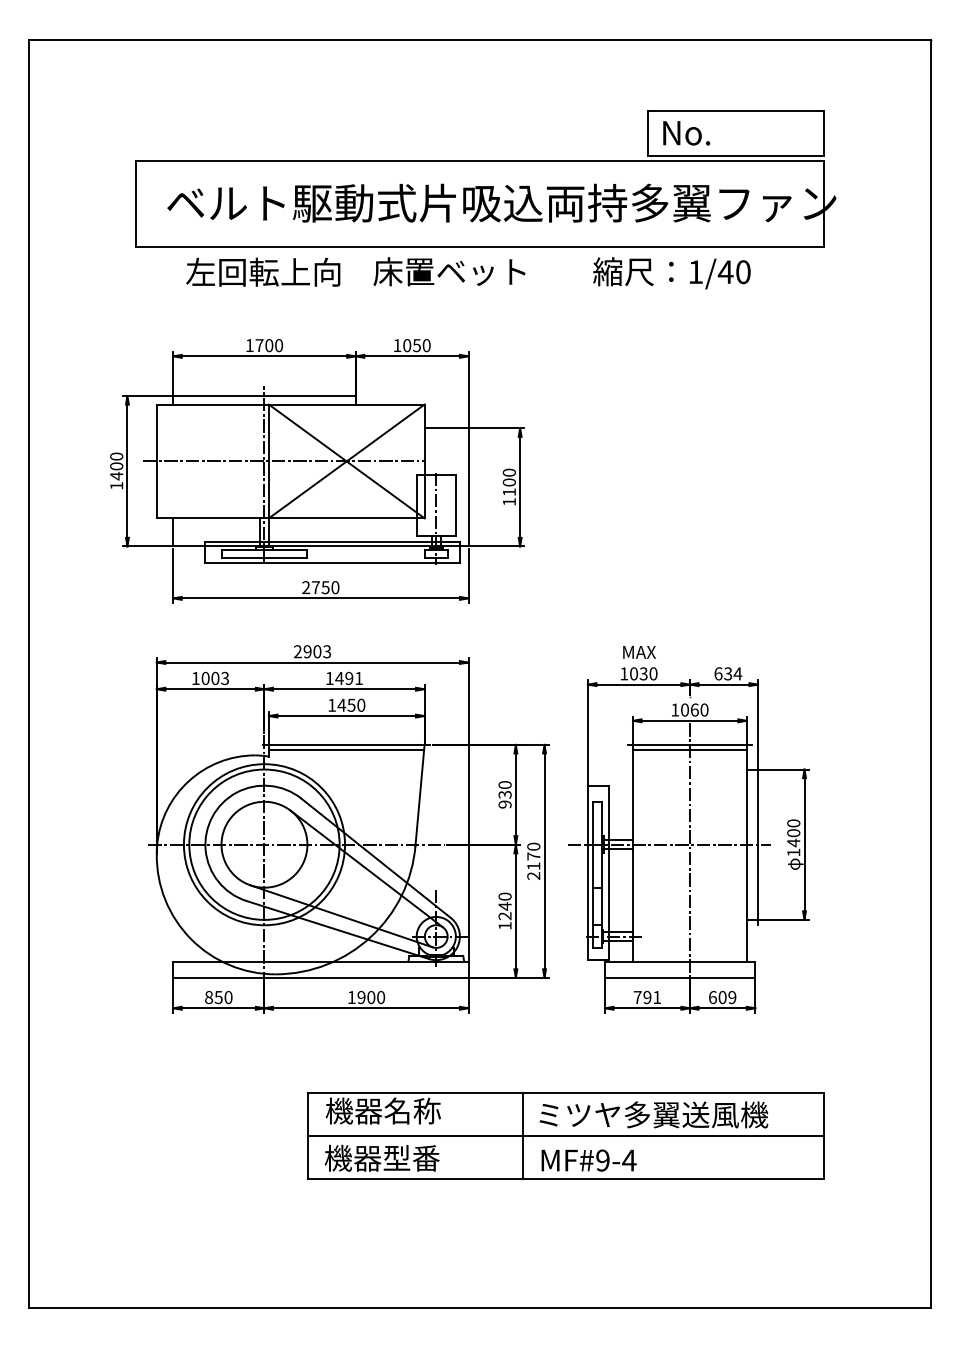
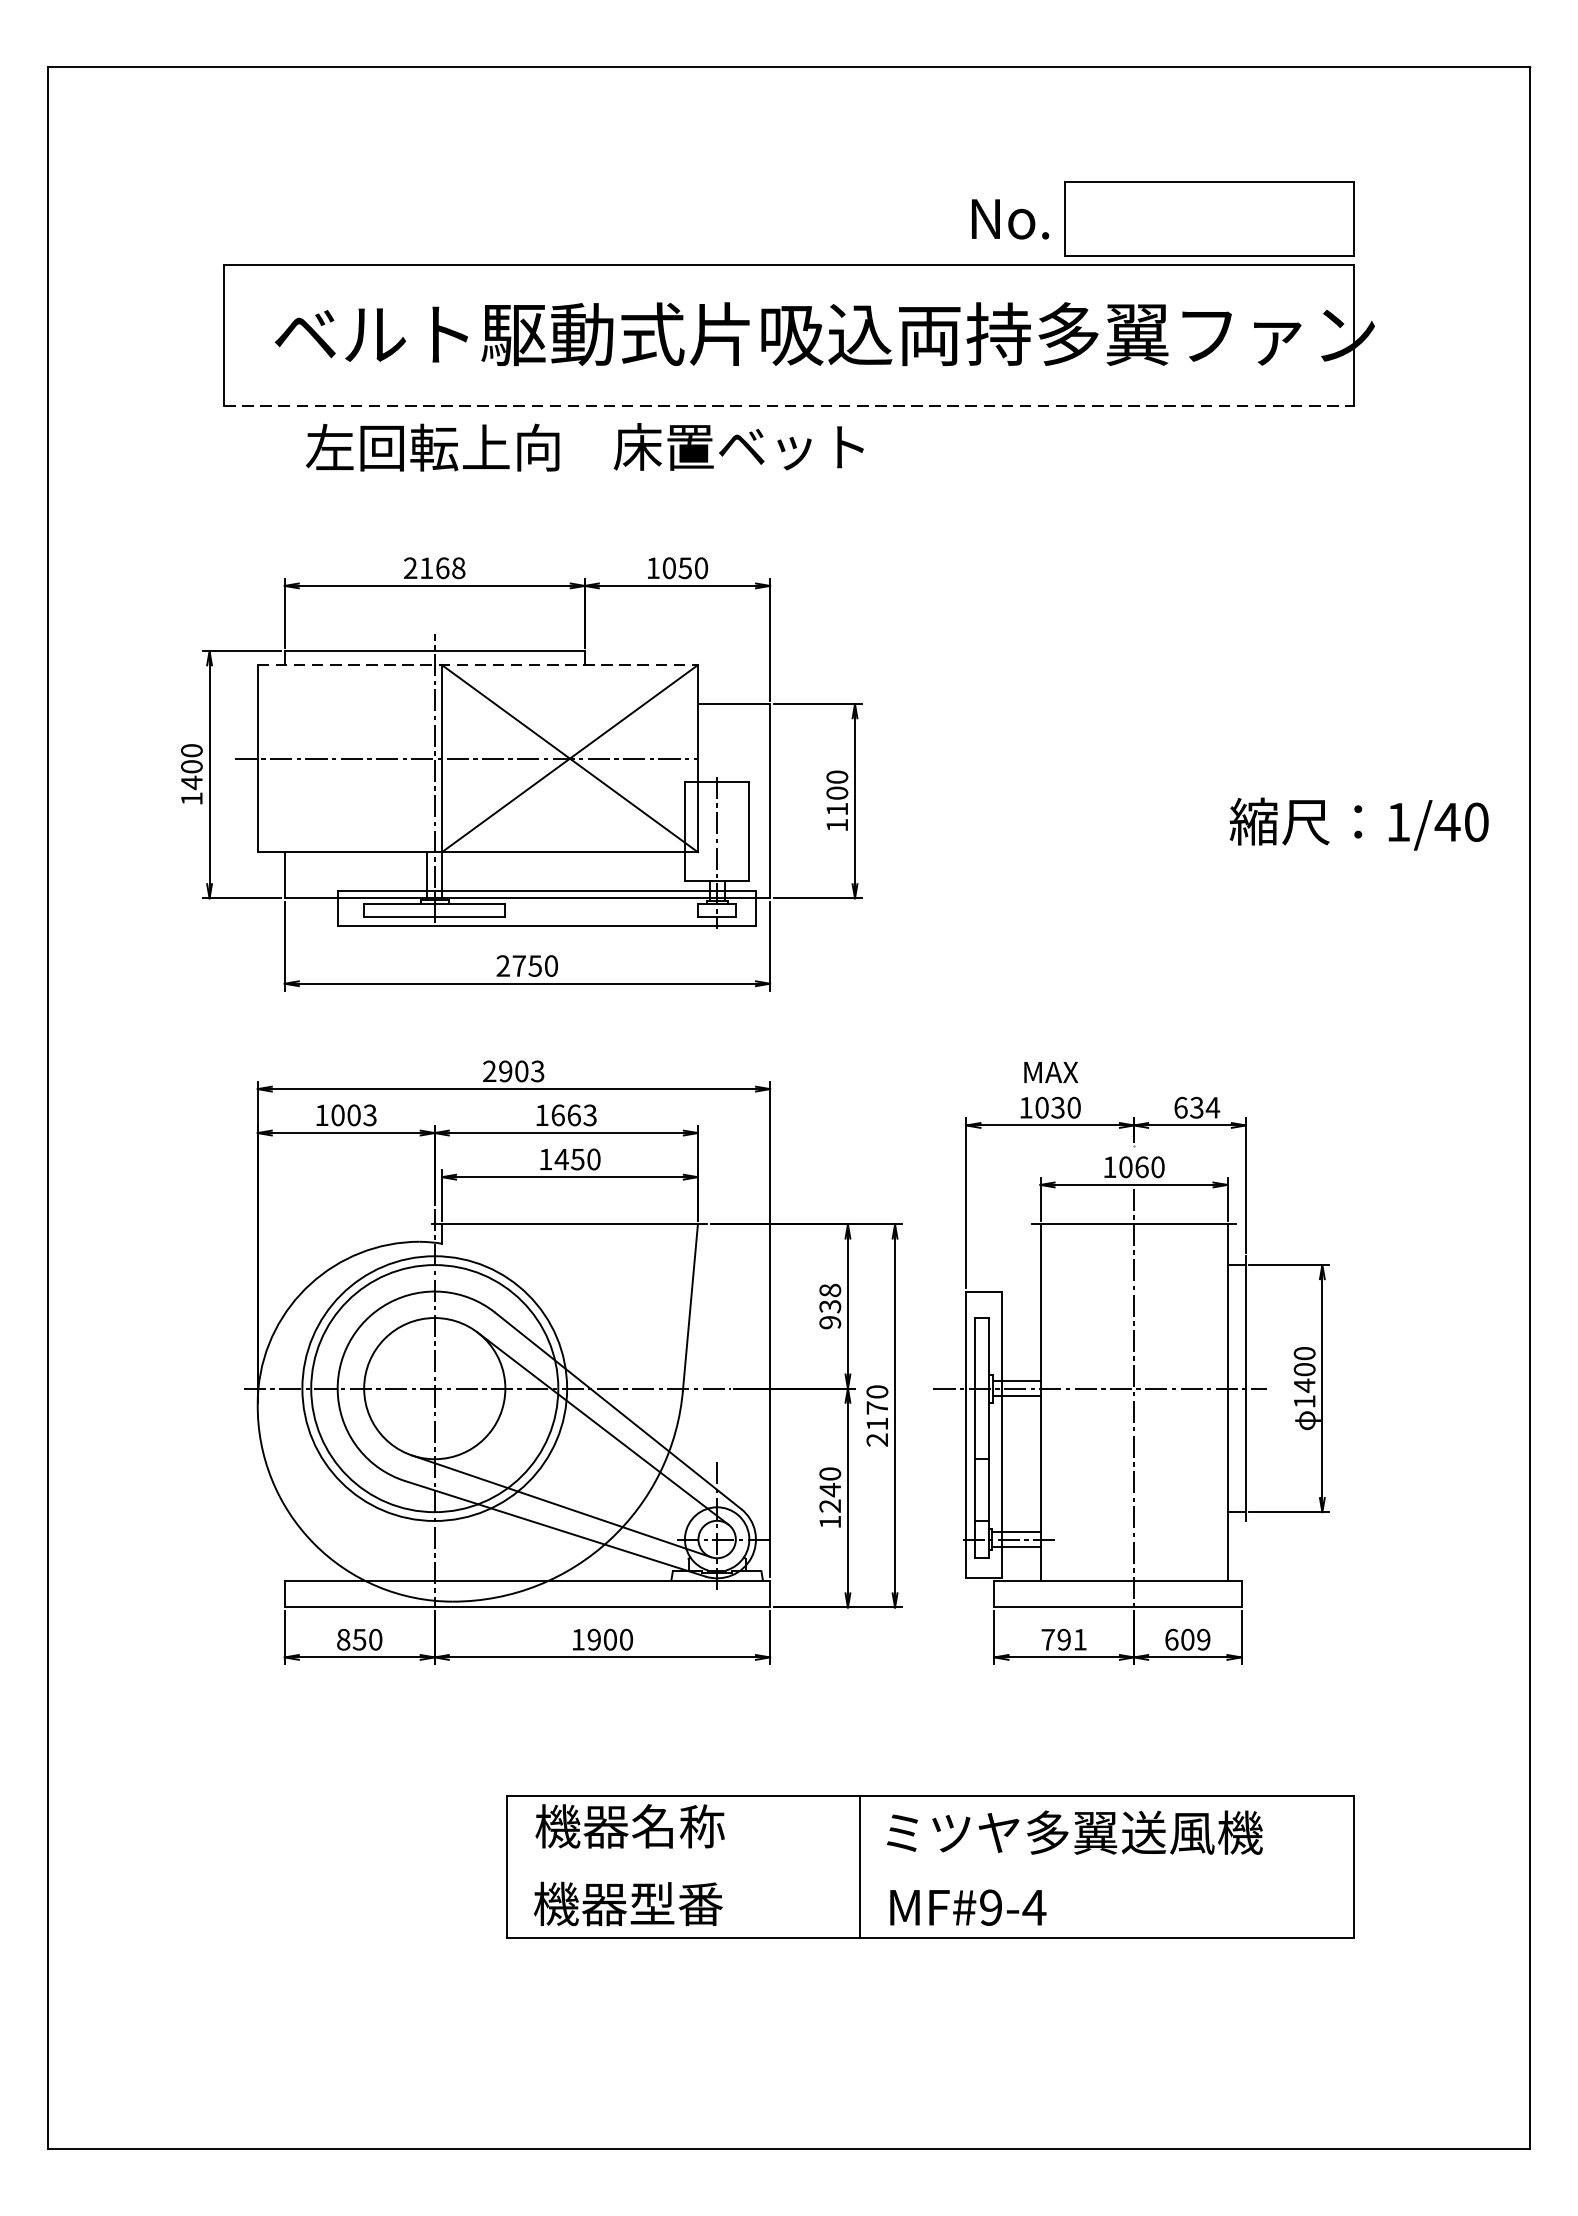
text: (686, 133) -> (1010, 219), moved
line: (480, 246) -> (789, 405), solid -> dashed
text: (671, 273) -> (1358, 824), moved
text: (264, 345) -> (434, 568), 1700 -> 2168
line: (290, 404) -> (477, 665), solid -> dashed
text: (348, 678) -> (572, 1115), 1491 -> 1663
line: (346, 750) -> (569, 1233), removed
line: (689, 750) -> (1133, 1233), removed
text: (505, 784) -> (830, 1289), 930 -> 938
line: (565, 1135) -> (929, 1866), removed

